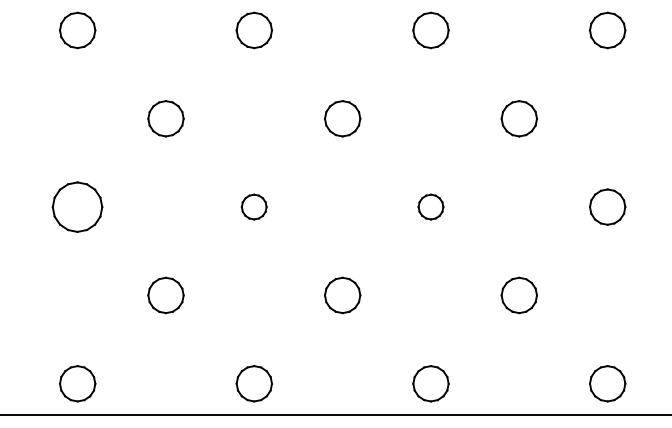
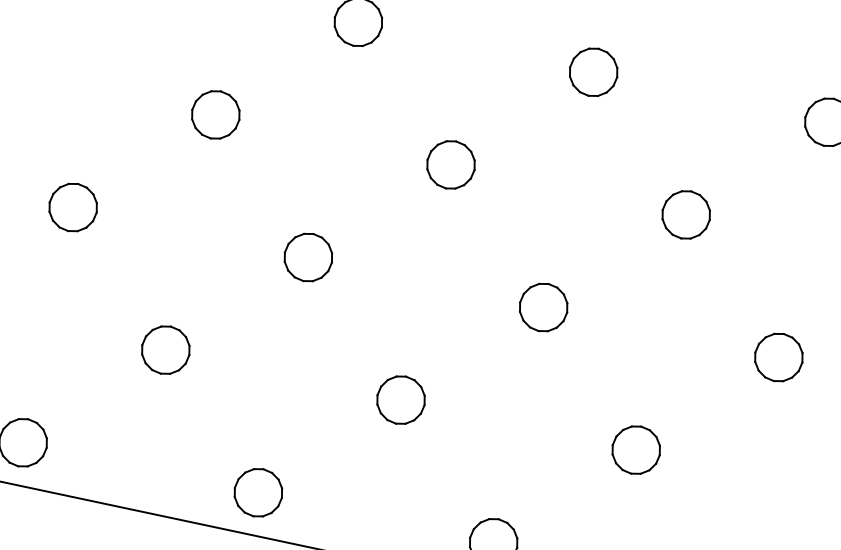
part: (77, 206) -> (73, 206), size x0.71
part: (253, 206) -> (307, 256), size x1.43
part: (430, 206) -> (543, 306), size x1.43

